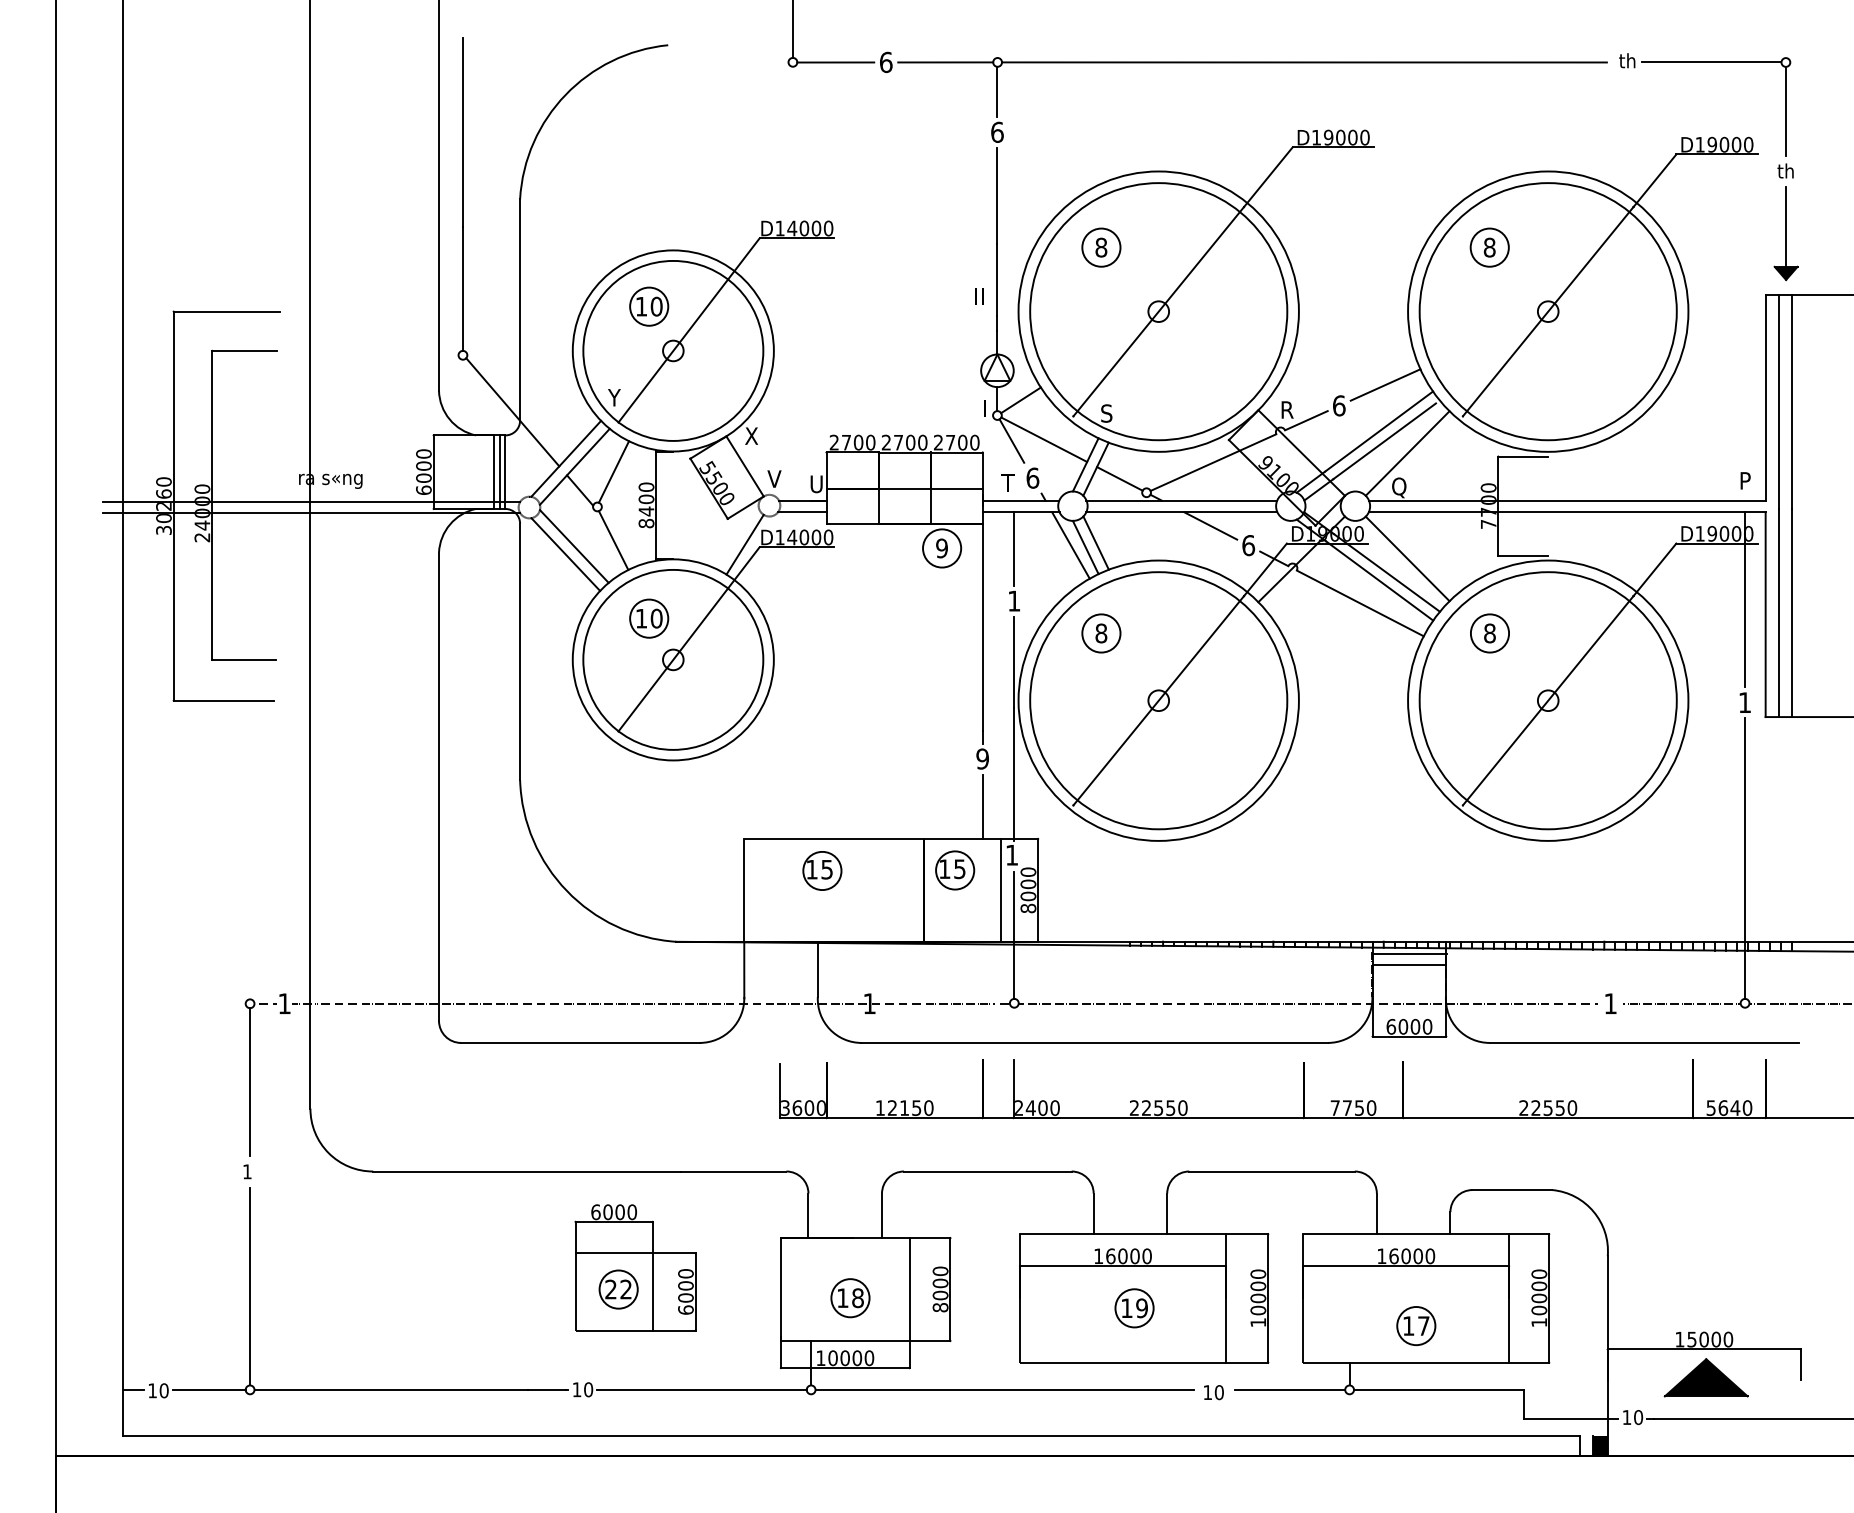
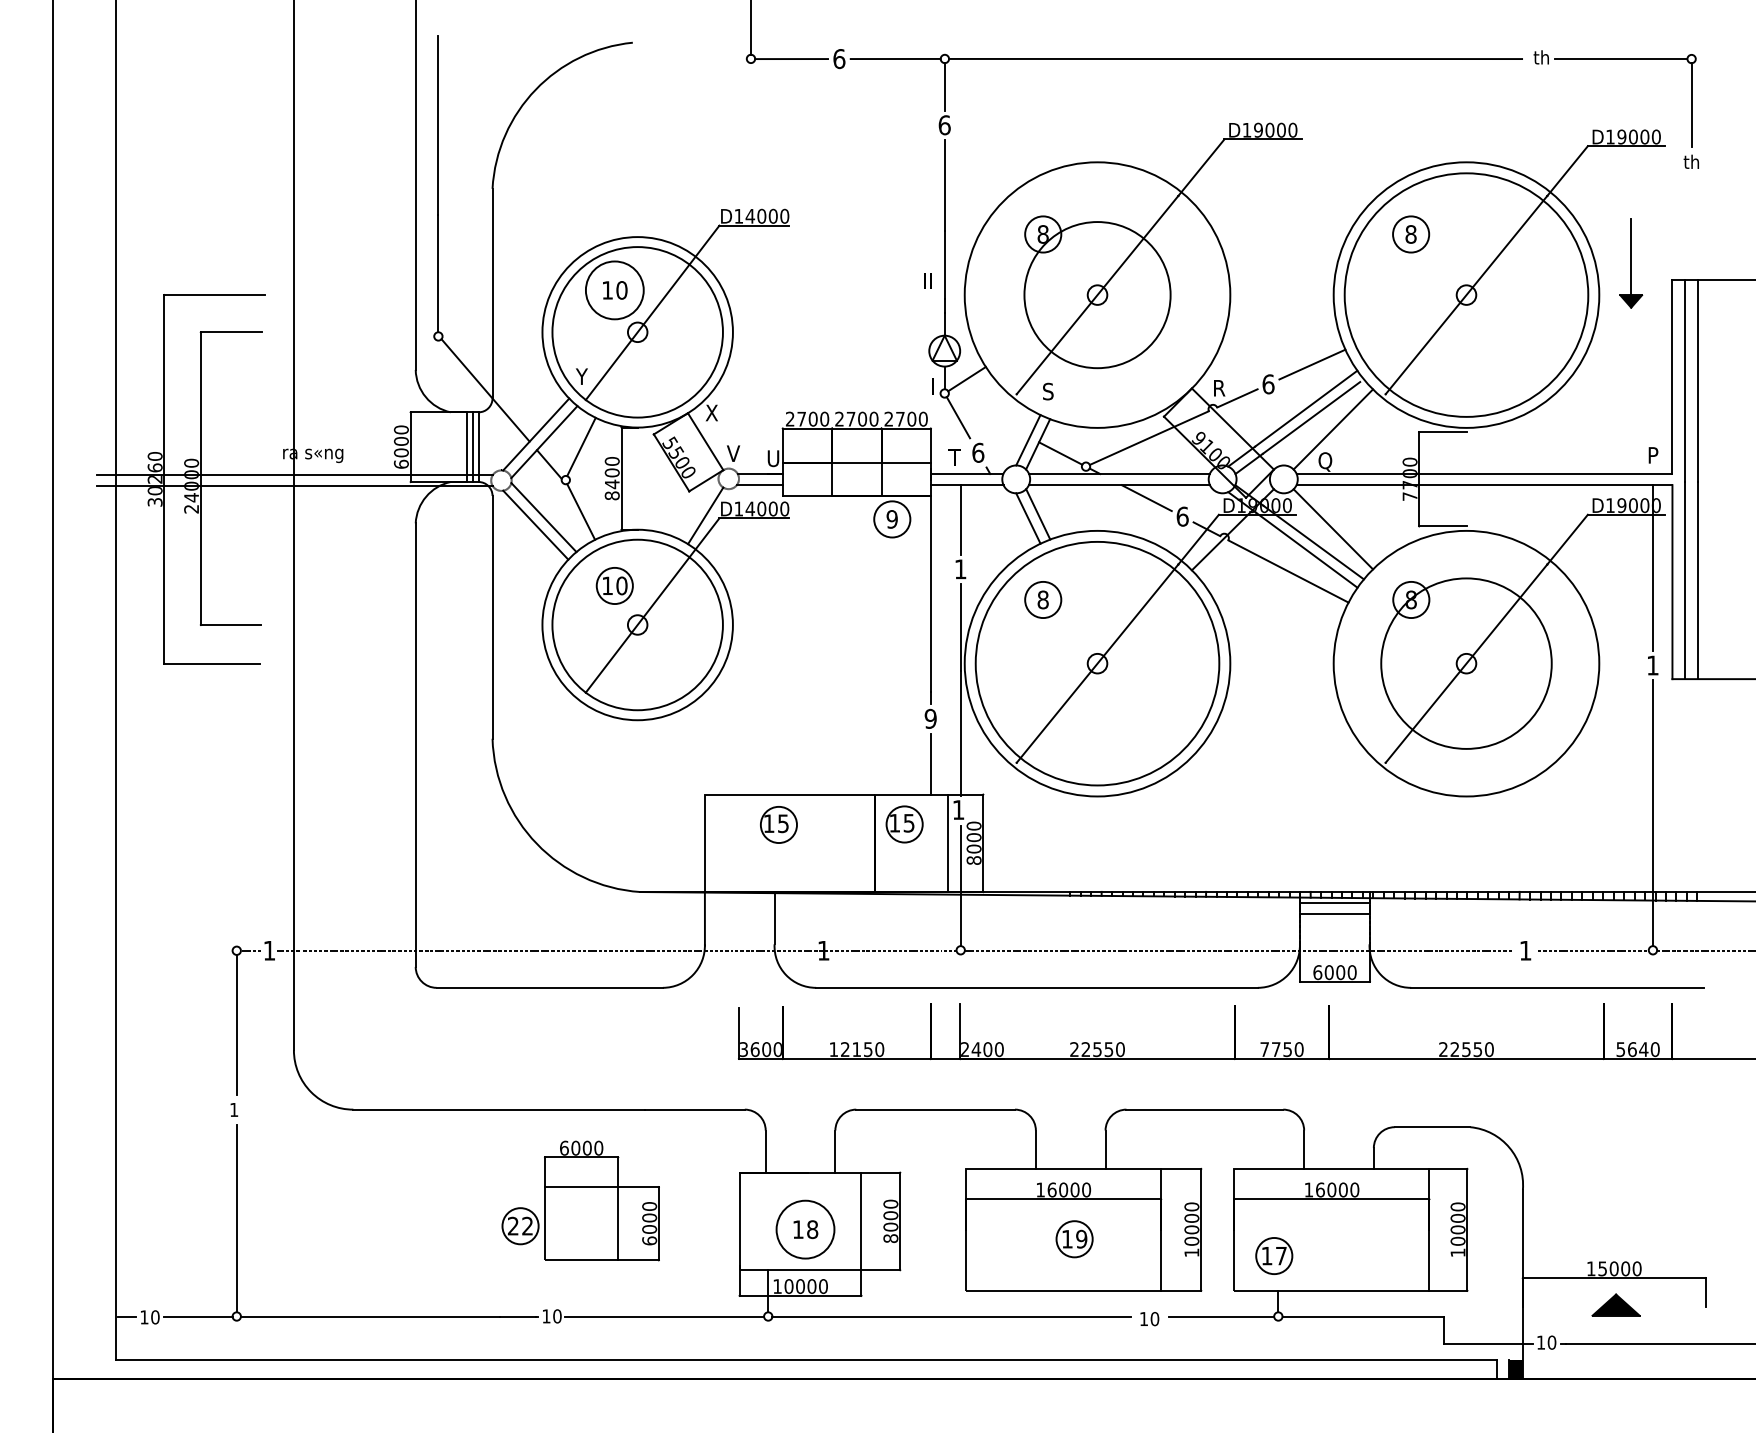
part: (1785, 233) -> (1630, 263), moved
circle: (649, 306) -> (615, 290), size x1.6
circle: (1158, 311) -> (1097, 294), size x0.6
line: (1044, 439) -> (989, 416), removed
line: (1070, 545) -> (1013, 516), removed
circle: (1547, 700) -> (1465, 663), size x0.7
part: (618, 1289) -> (520, 1226), moved
circle: (850, 1298) -> (805, 1229), size x1.6
part: (1416, 1326) -> (1274, 1256), moved
part: (1705, 1377) -> (1615, 1304), size x0.6

